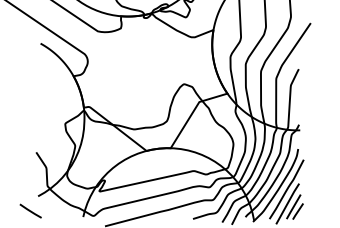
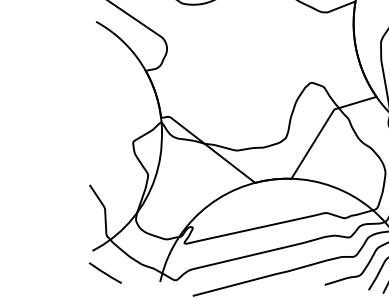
line: (30, 210) -> (105, 272), moved

